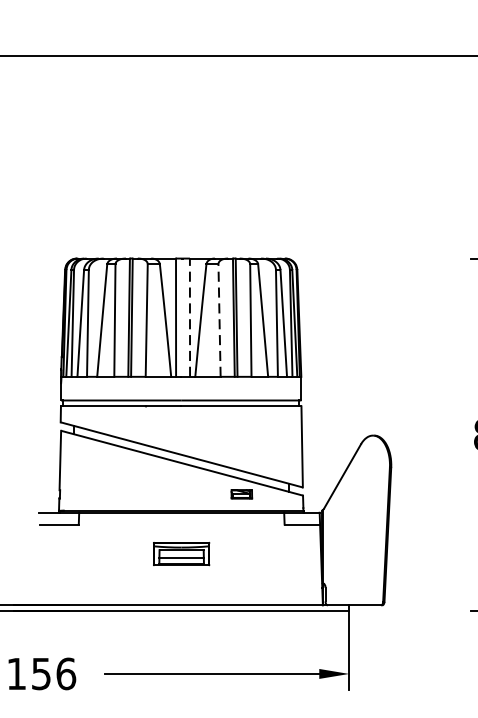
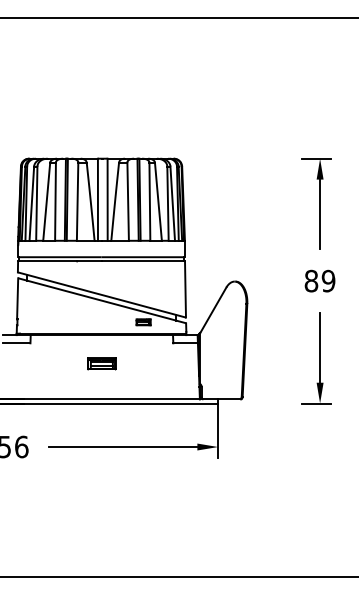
line: (189, 317) -> (107, 199), dashed -> solid
line: (220, 320) -> (128, 201), dashed -> solid
part: (181, 553) -> (101, 363), size x0.71

